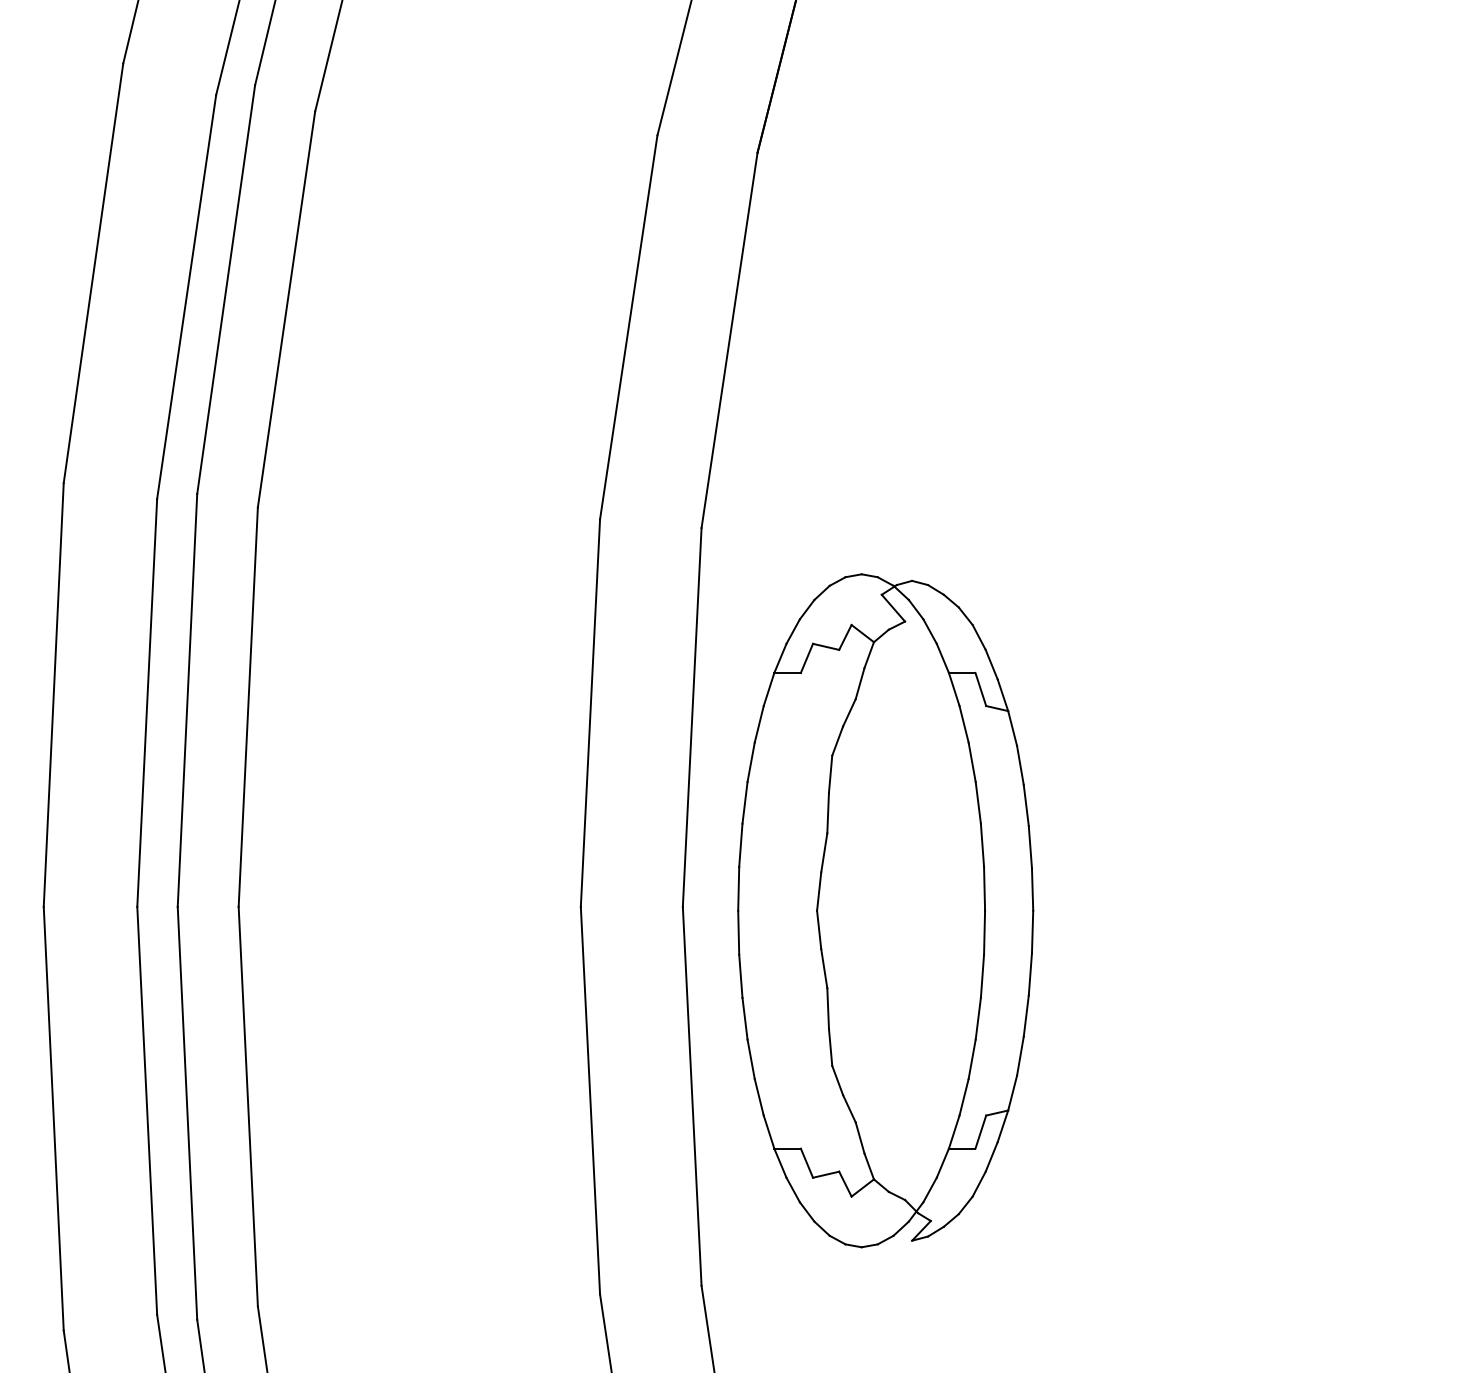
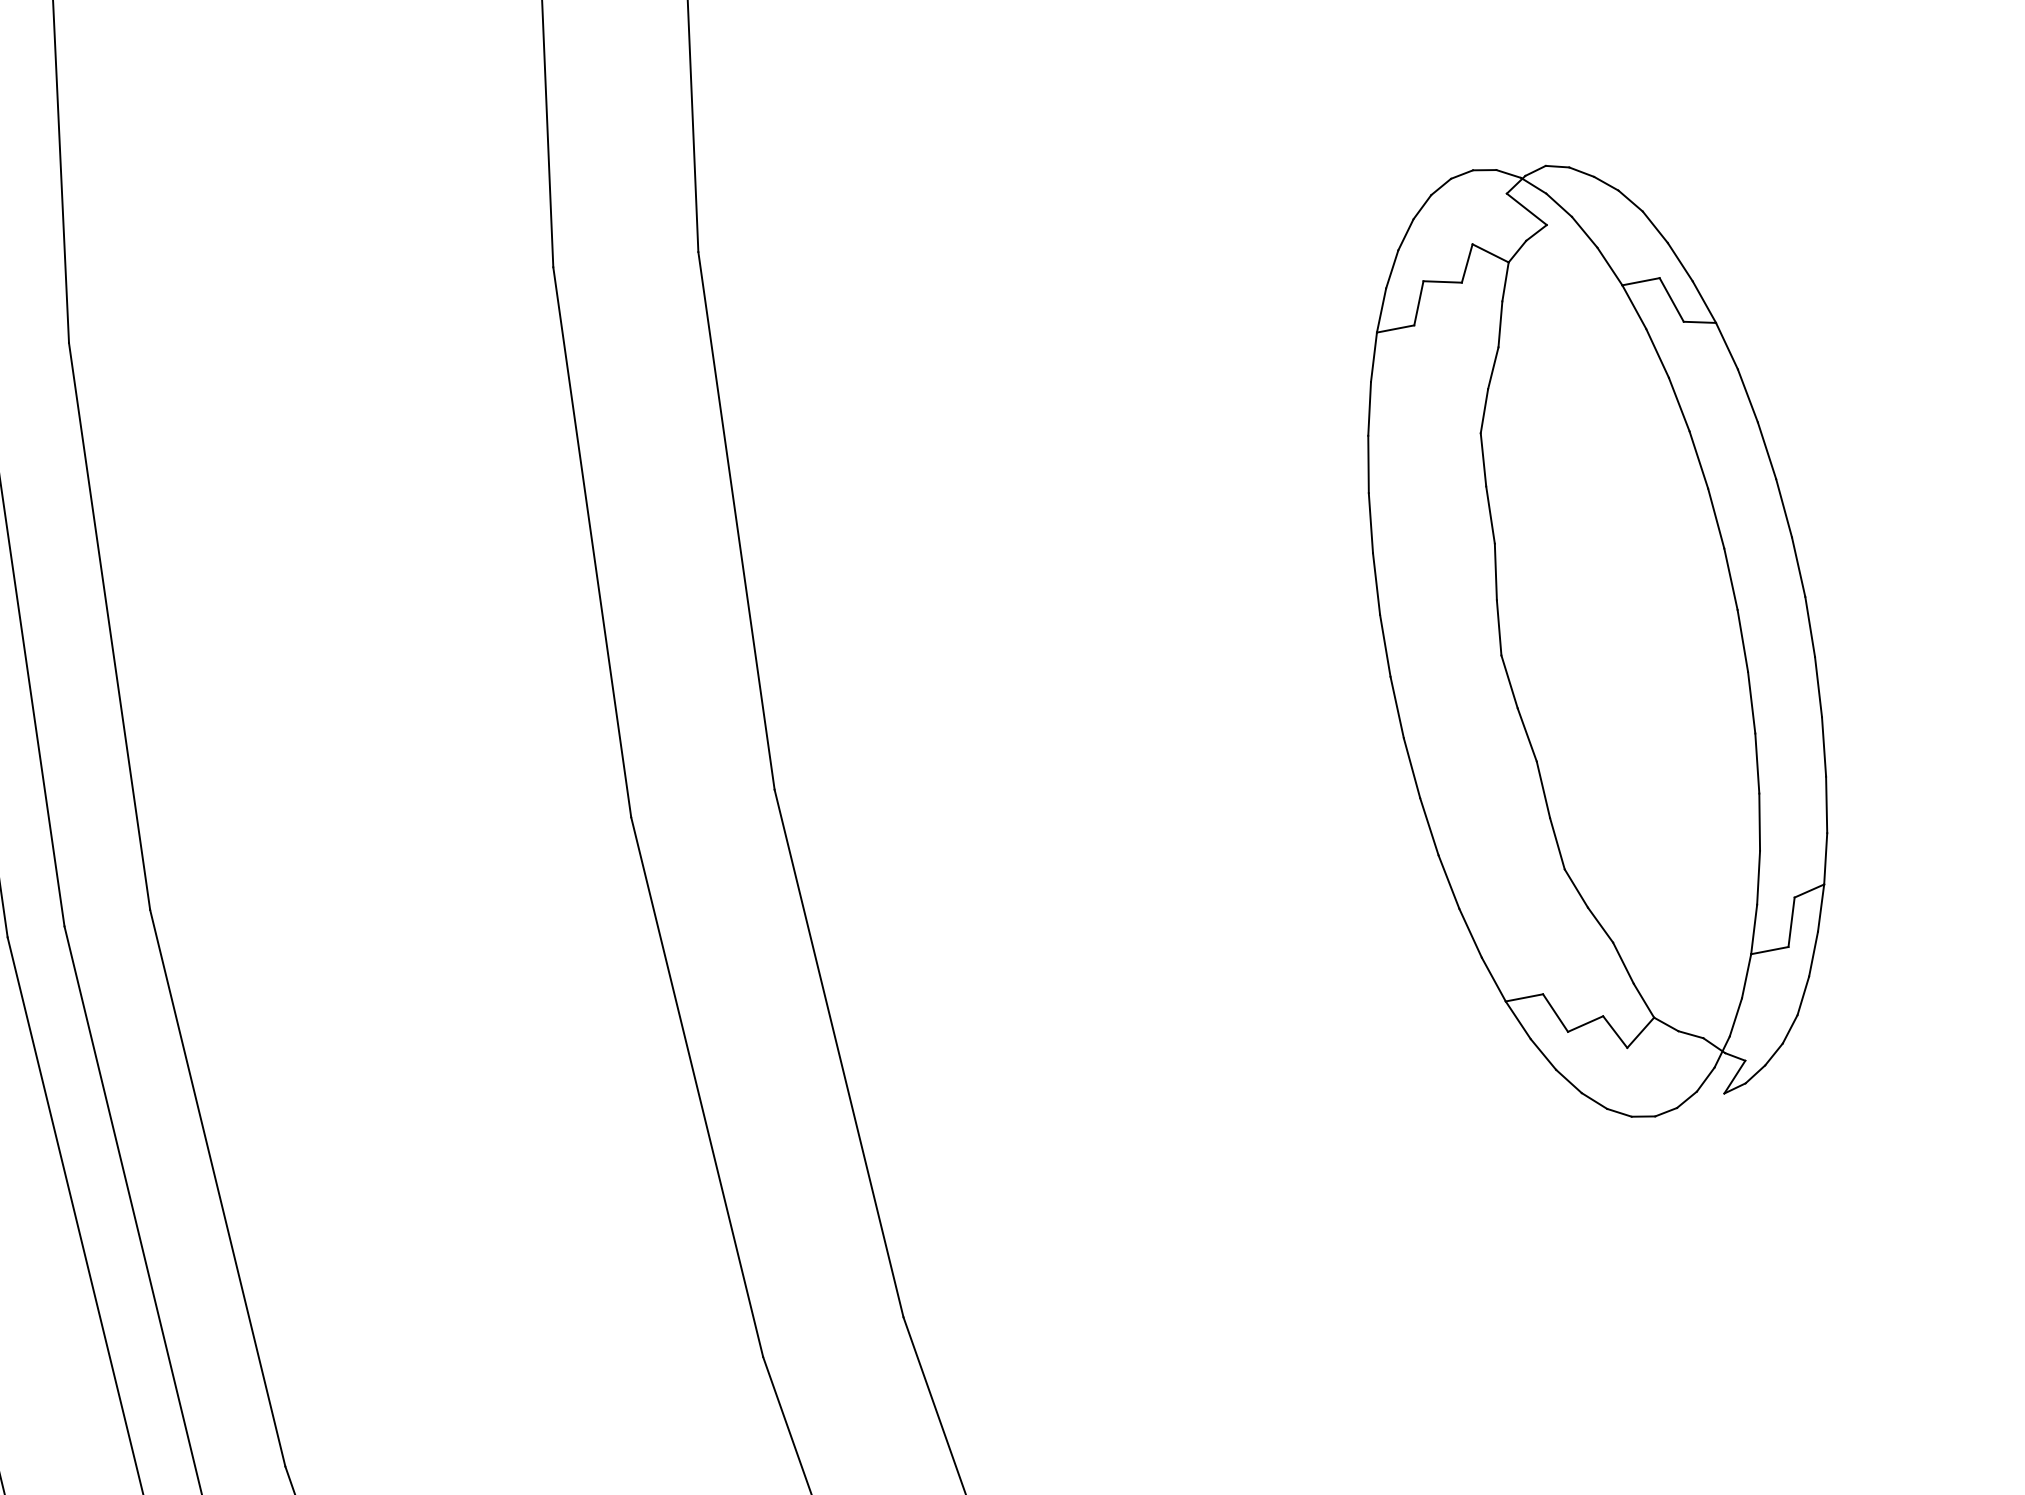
part: (885, 910) -> (1597, 636), moved

